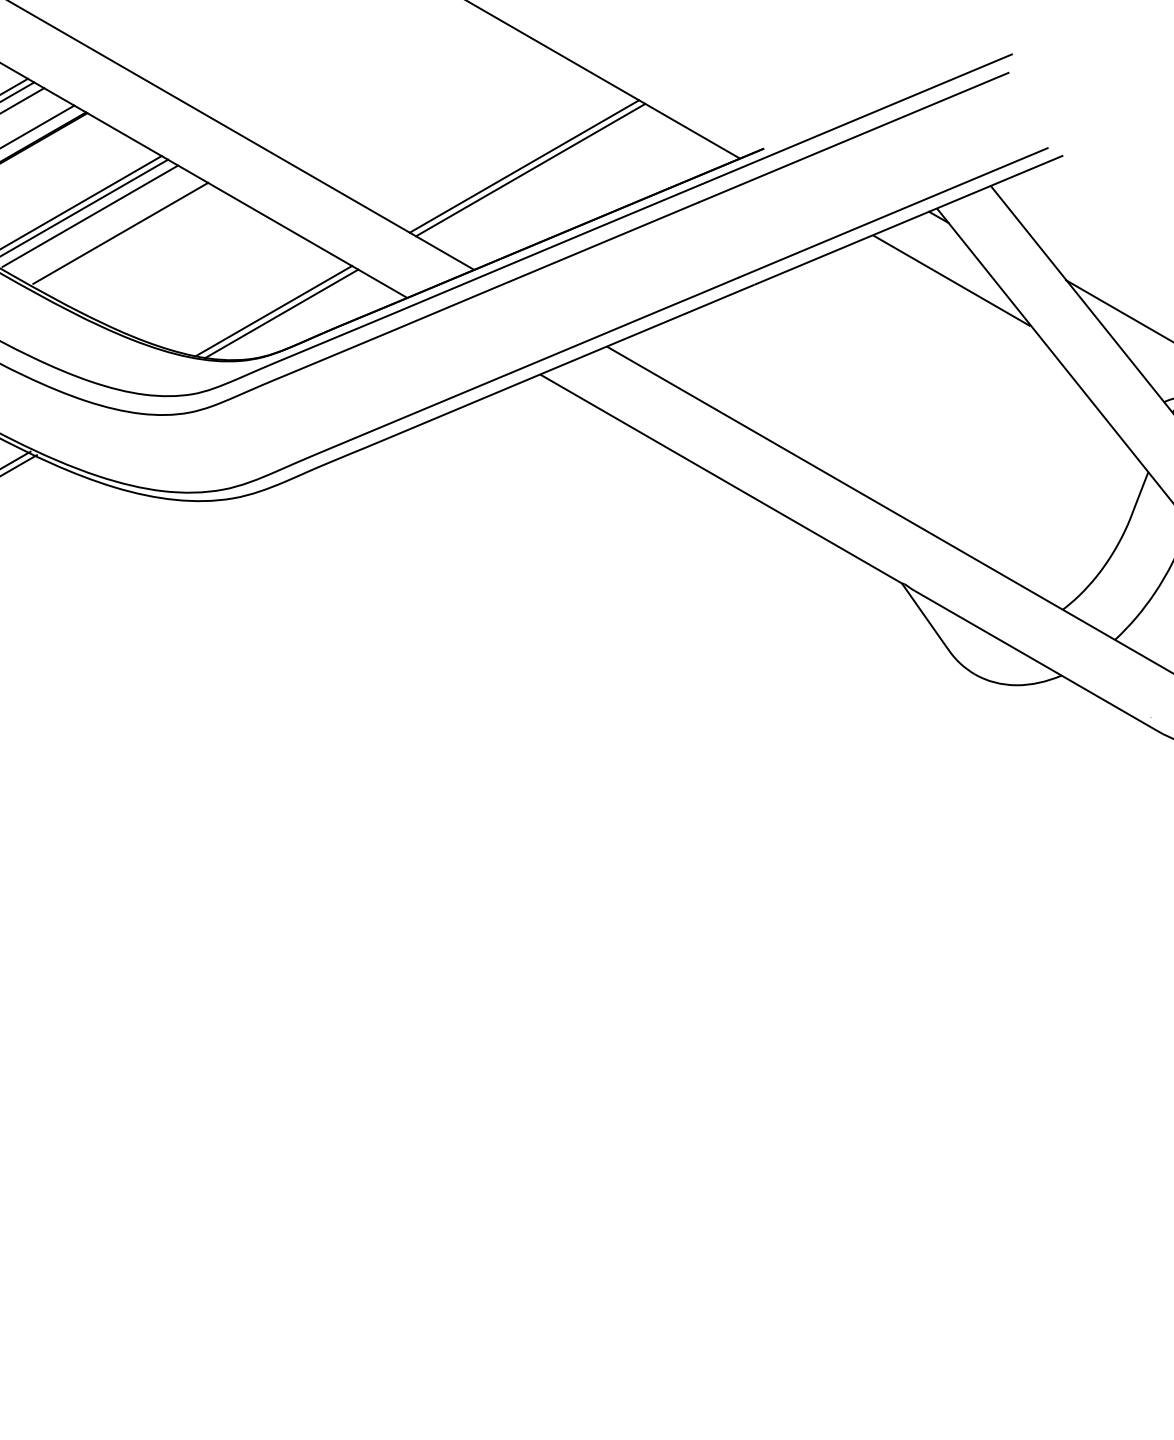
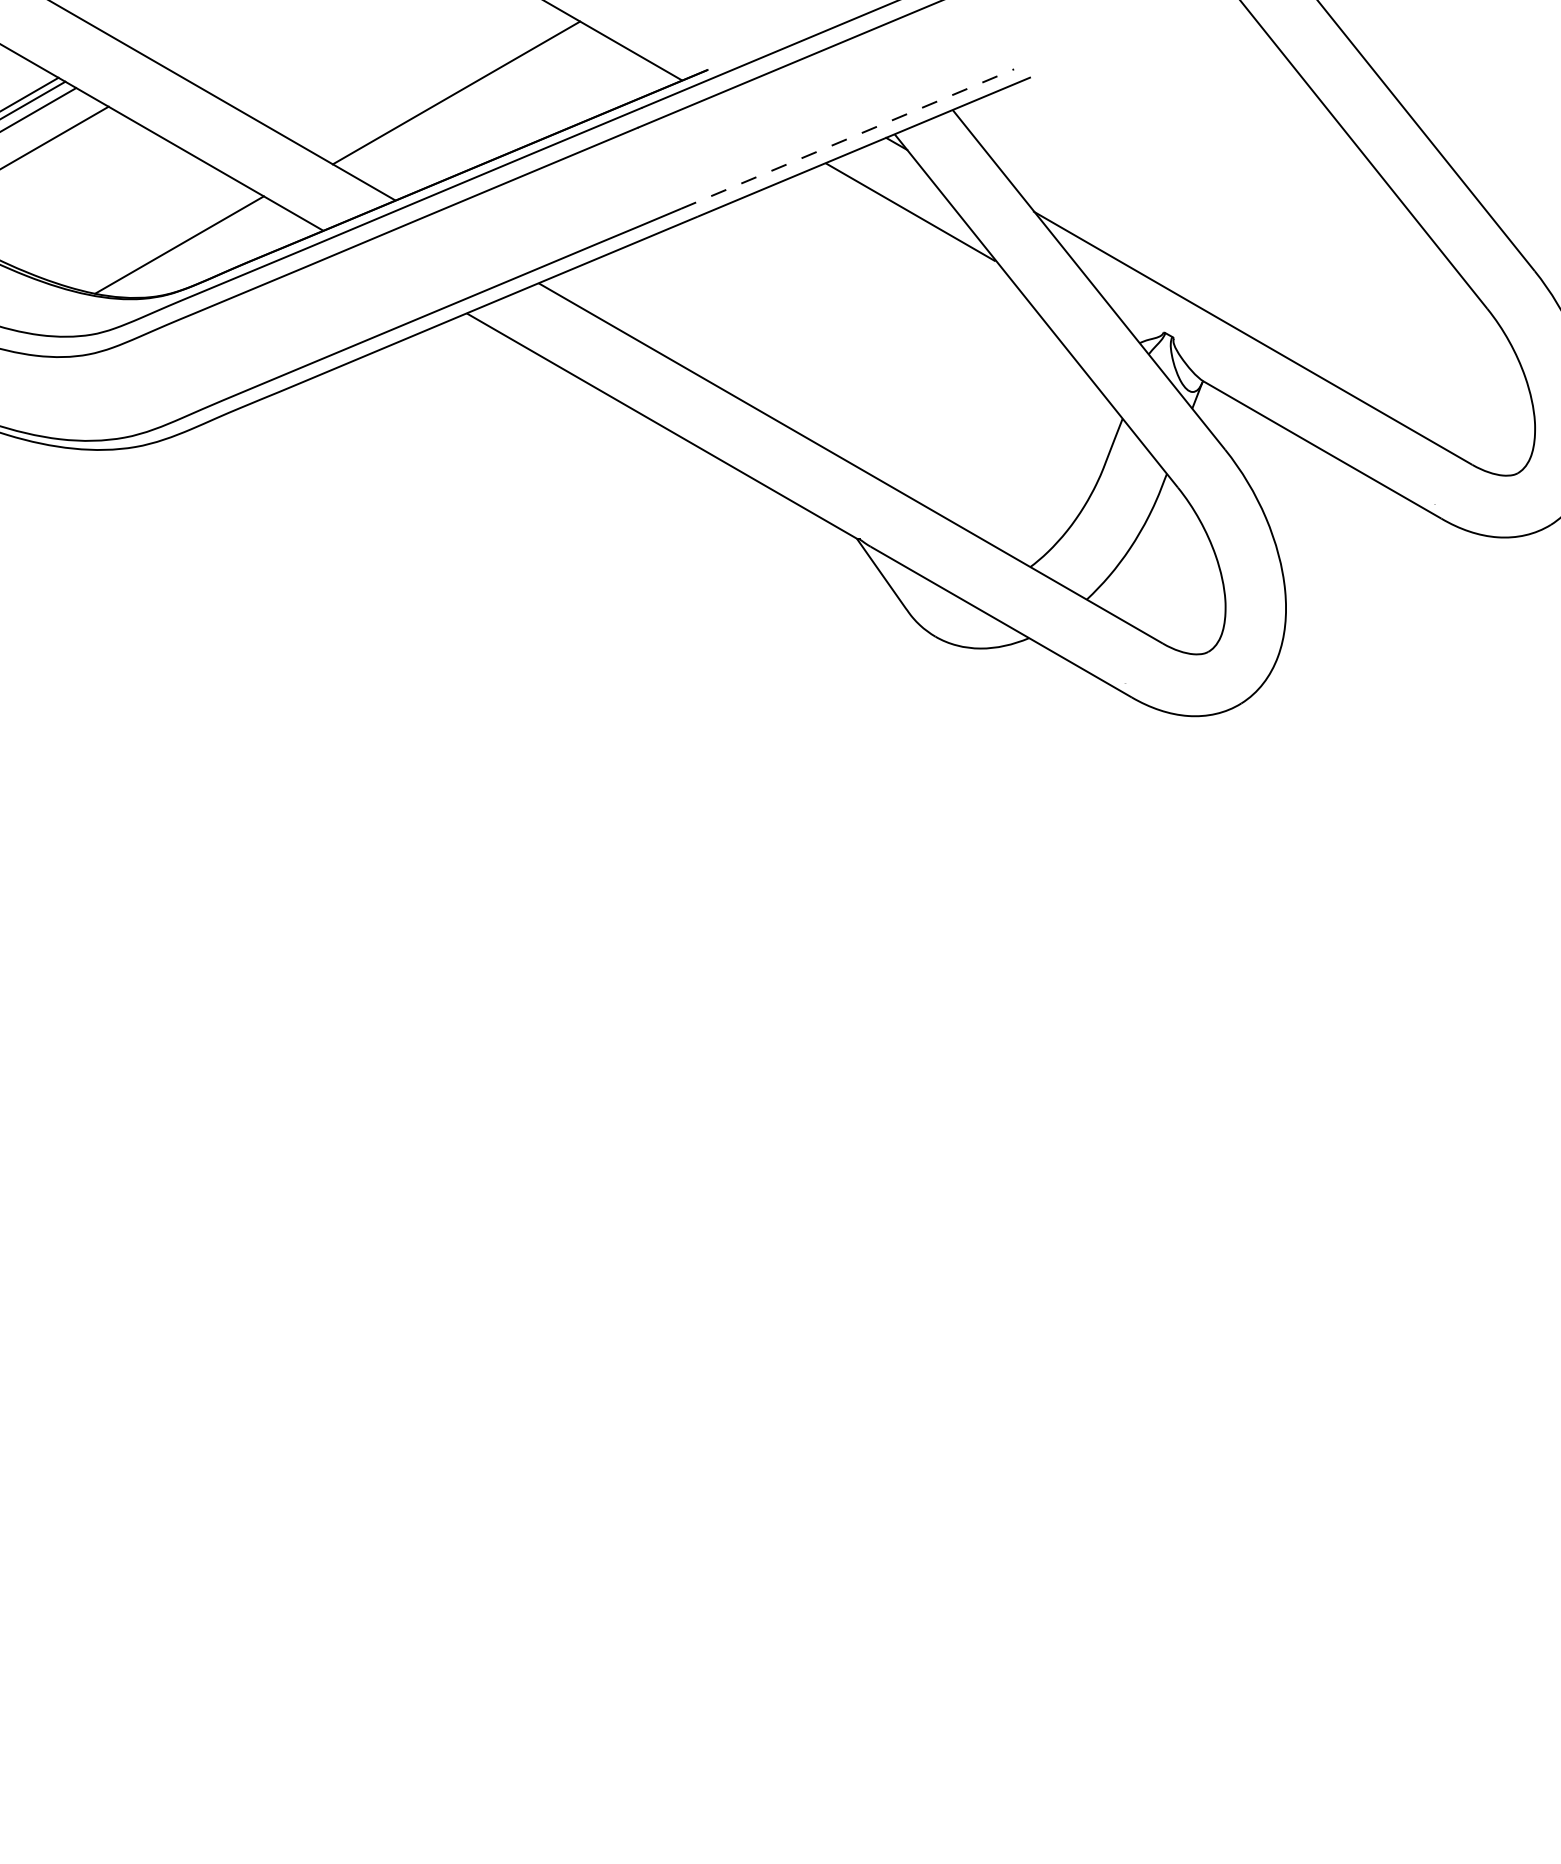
line: (524, 165) -> (449, 88), removed
line: (893, 213) -> (847, 139), solid -> dashed
line: (281, 313) -> (187, 247), removed

